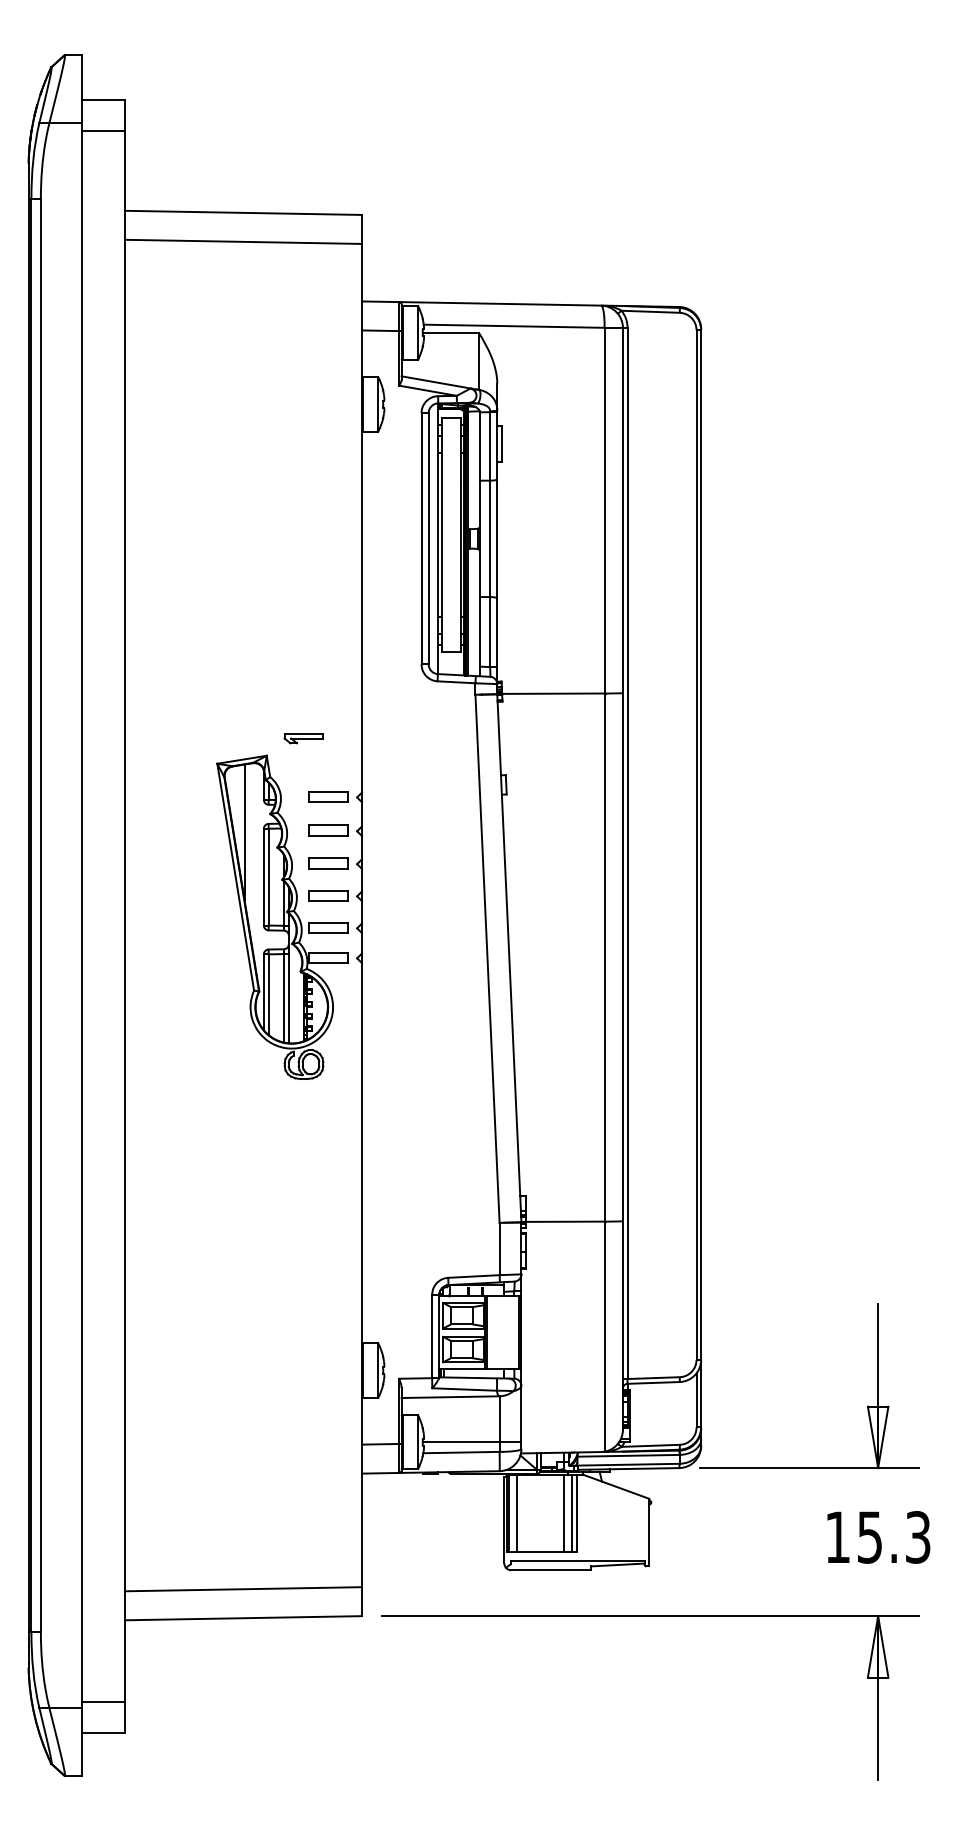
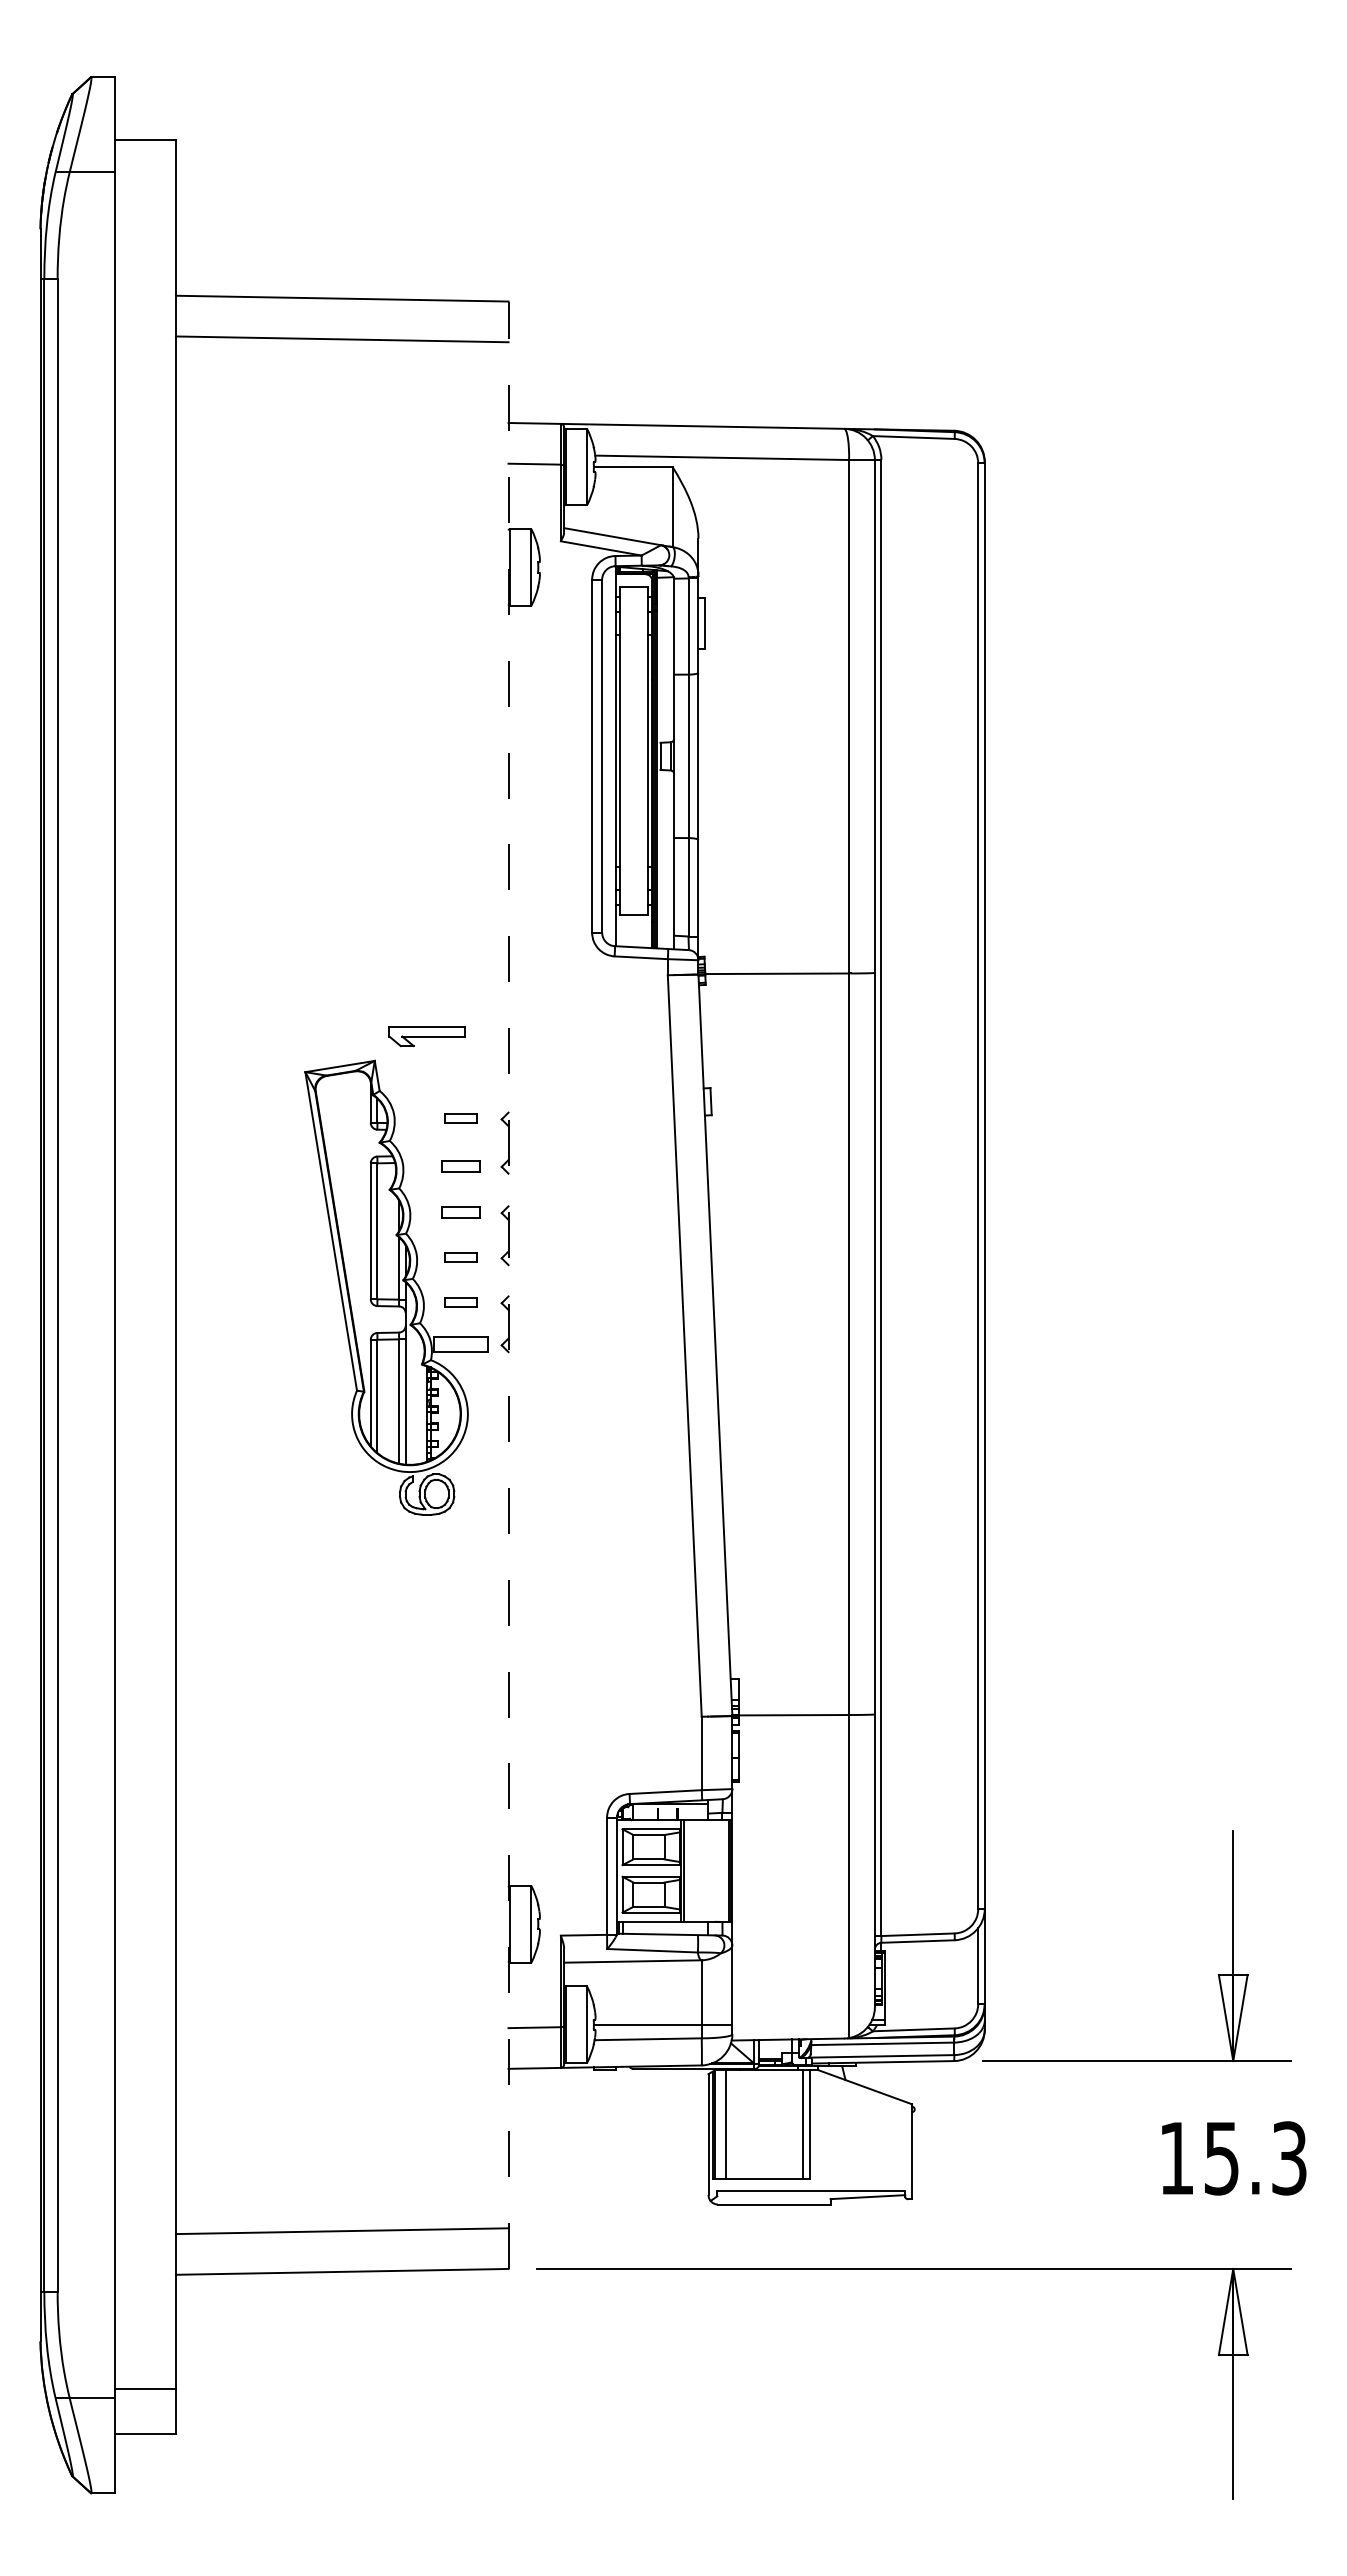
line: (103, 130) -> (145, 183), removed
part: (303, 738) -> (426, 1036), size x1.4
part: (327, 796) -> (460, 1118), size x0.6
part: (327, 830) -> (460, 1166), size x0.7
line: (244, 832) -> (343, 1168), removed
part: (327, 863) -> (460, 1212), size x0.7
part: (327, 895) -> (460, 1257), size x0.6
line: (361, 915) -> (508, 1285), solid -> dashed
part: (327, 927) -> (460, 1302), size x0.6
line: (564, 1513) -> (792, 2124), removed

